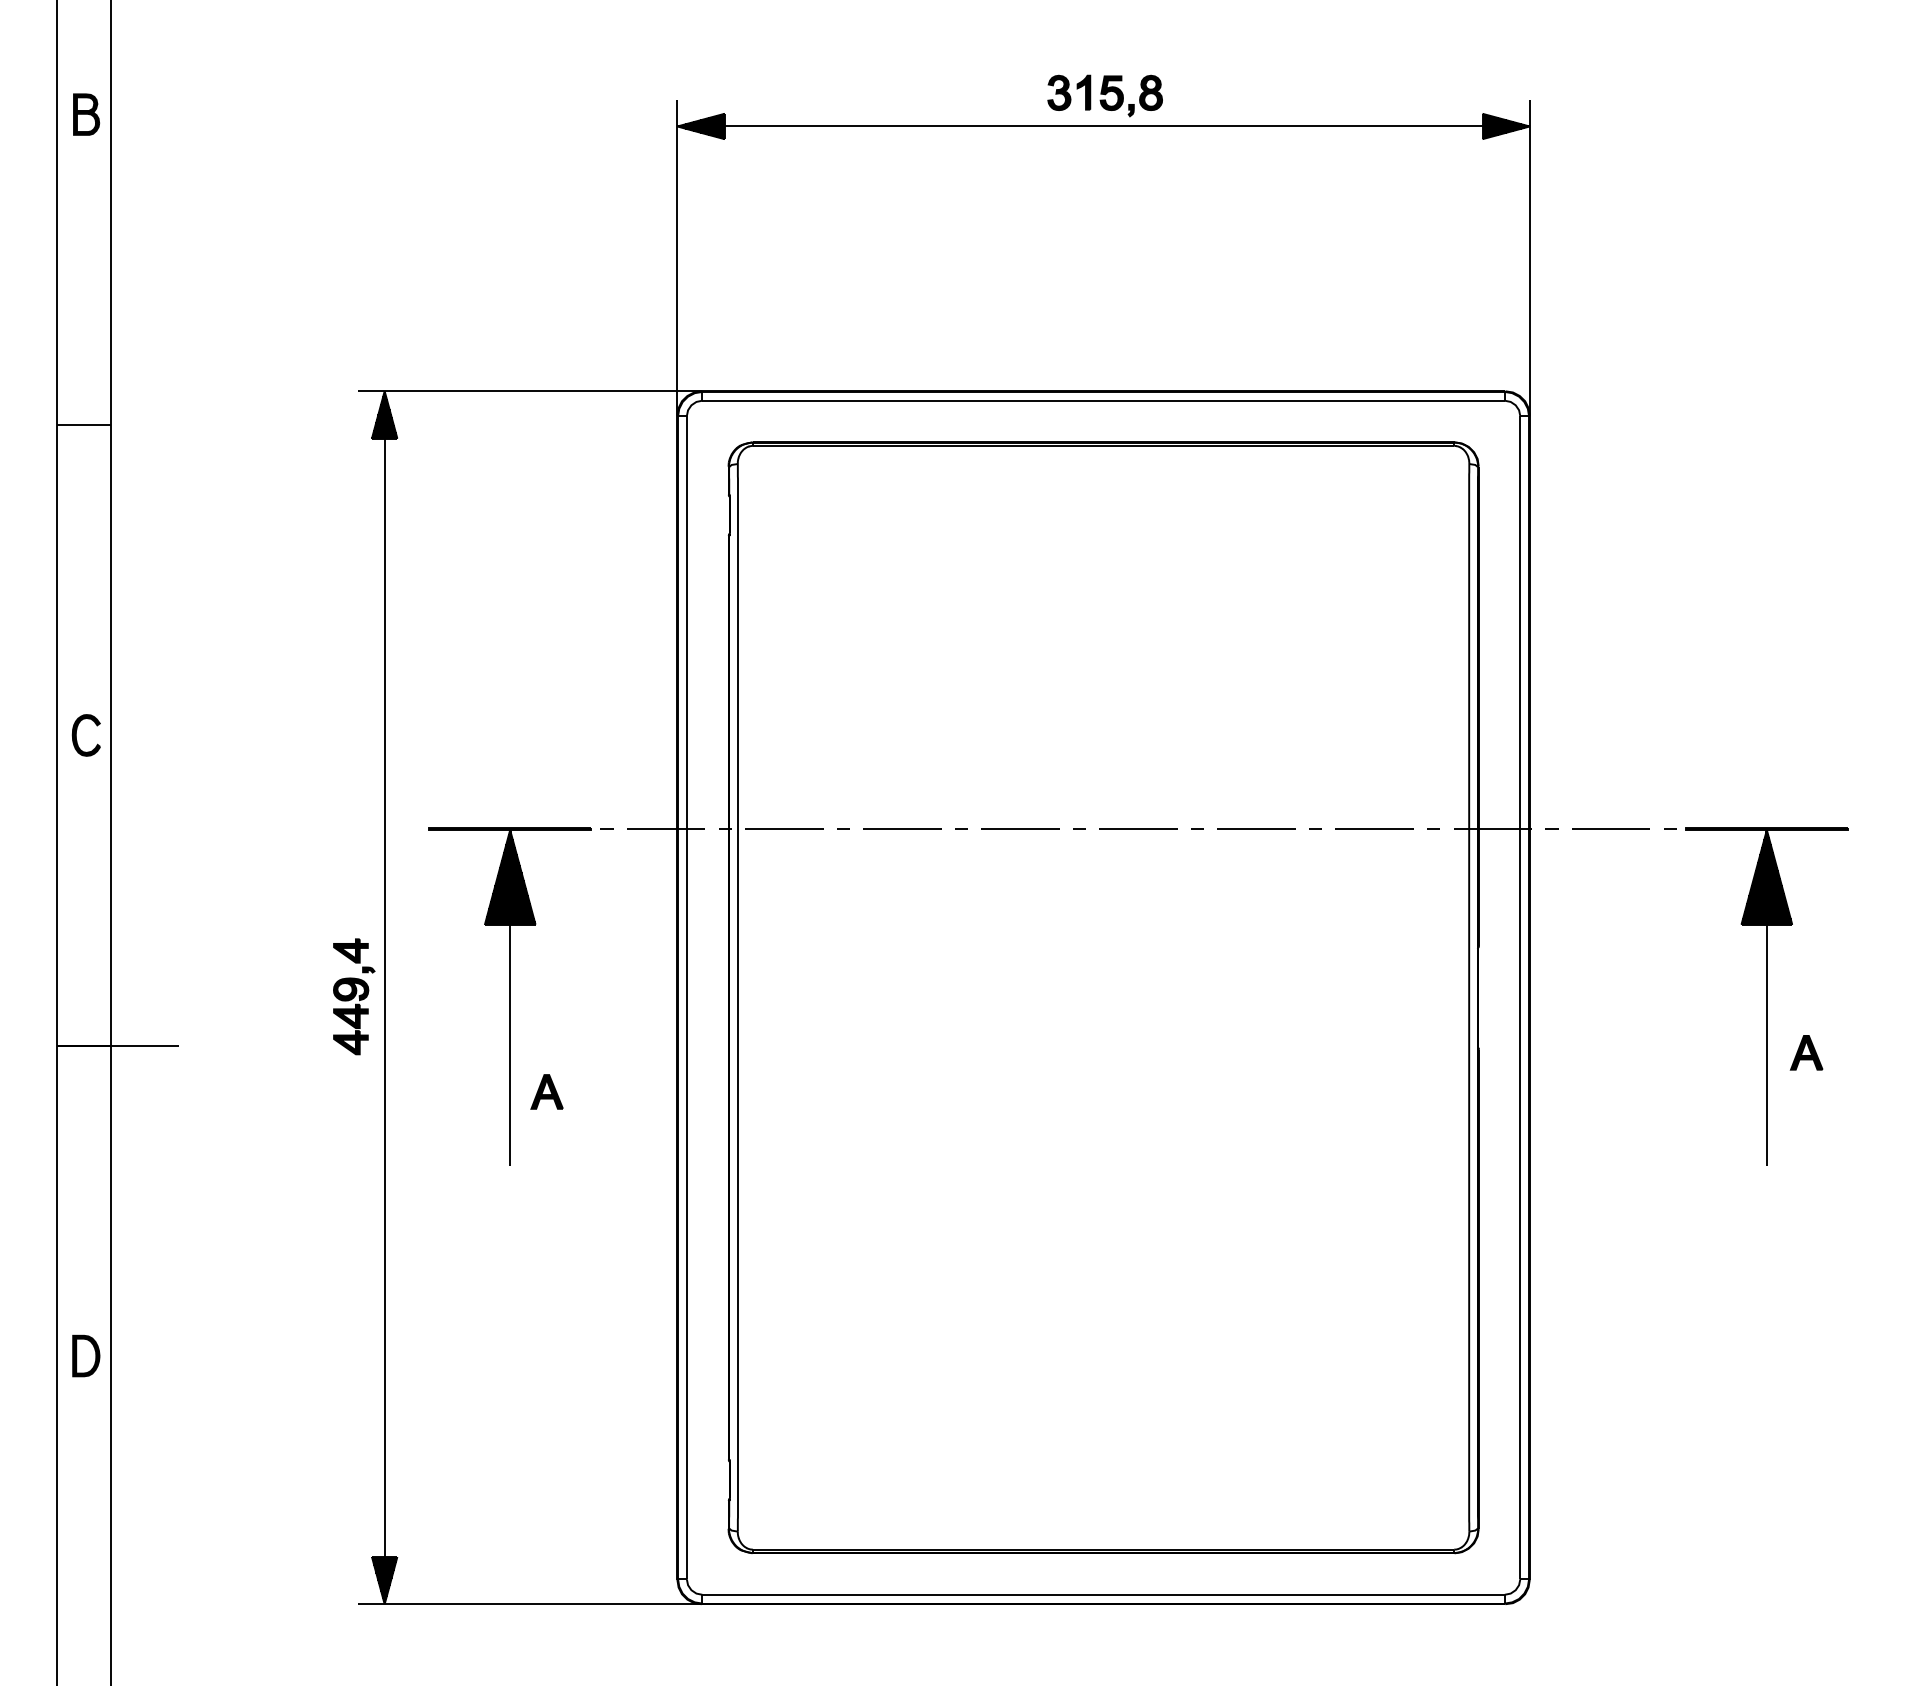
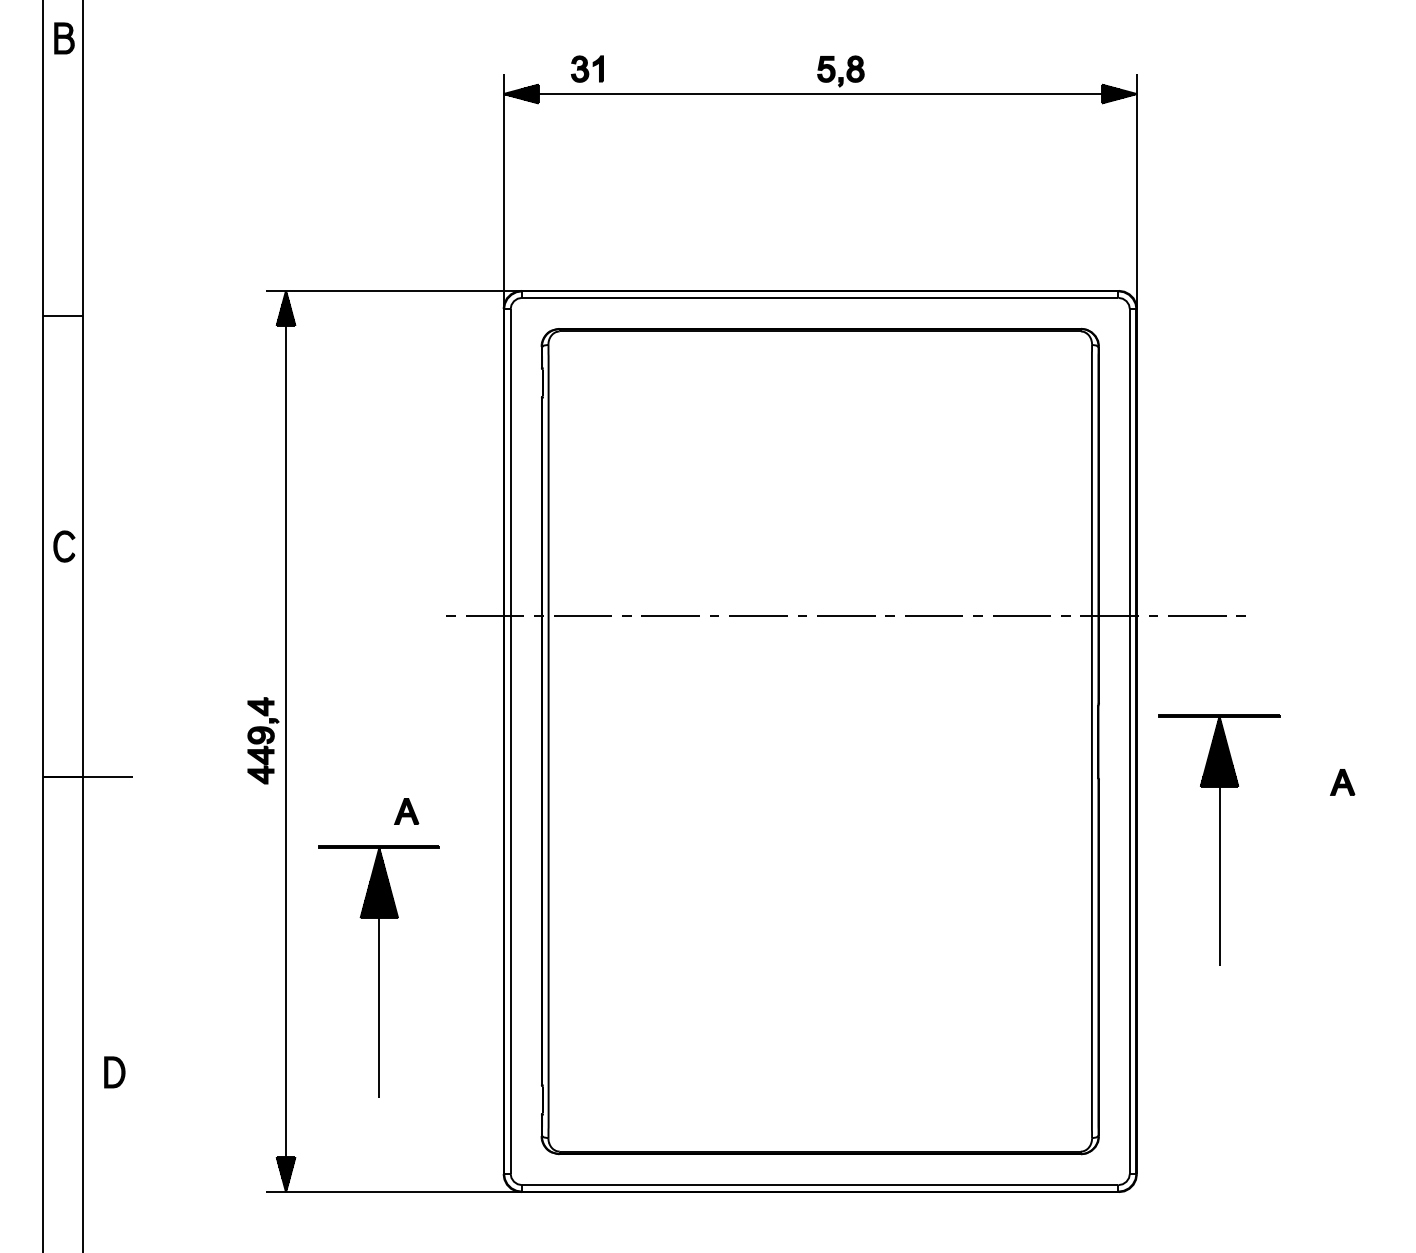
part: (1069, 92) -> (587, 68), moved
part: (86, 114) -> (64, 38), moved
part: (509, 996) -> (378, 971), moved
part: (1766, 996) -> (1219, 840), moved
part: (86, 1355) -> (115, 1071), moved

